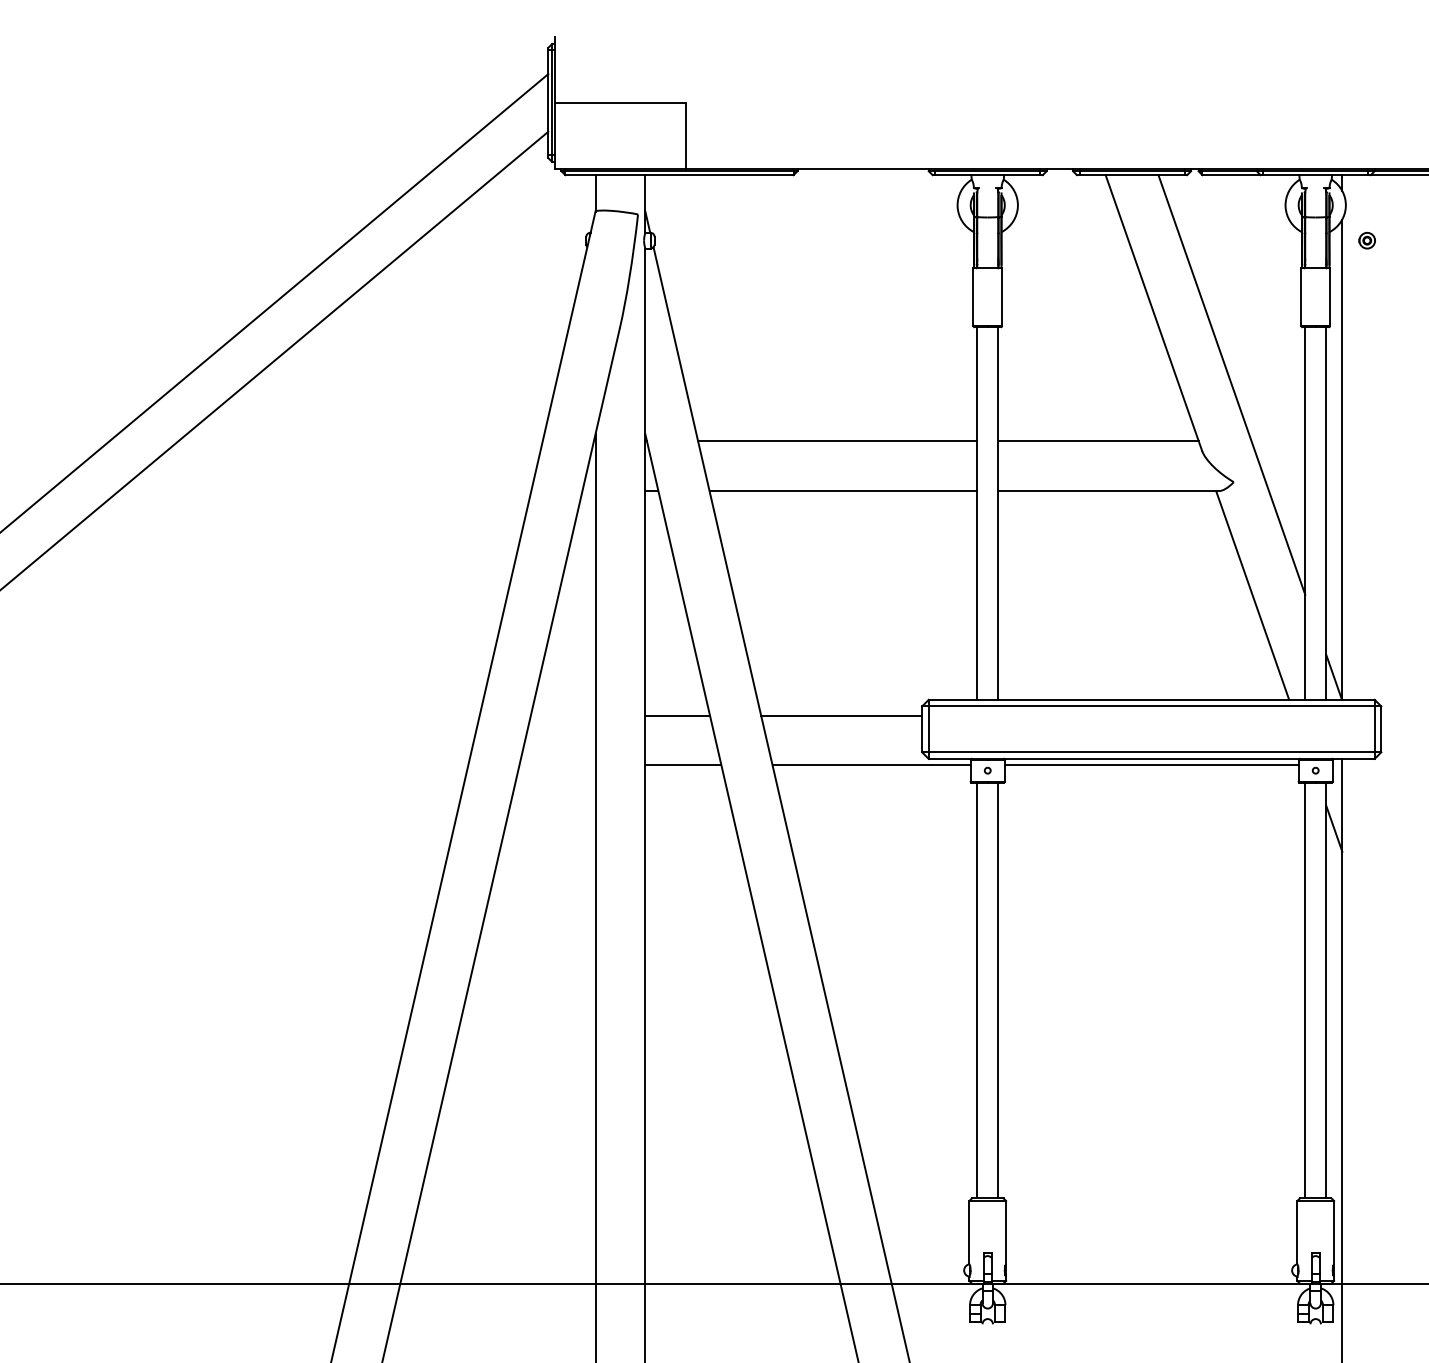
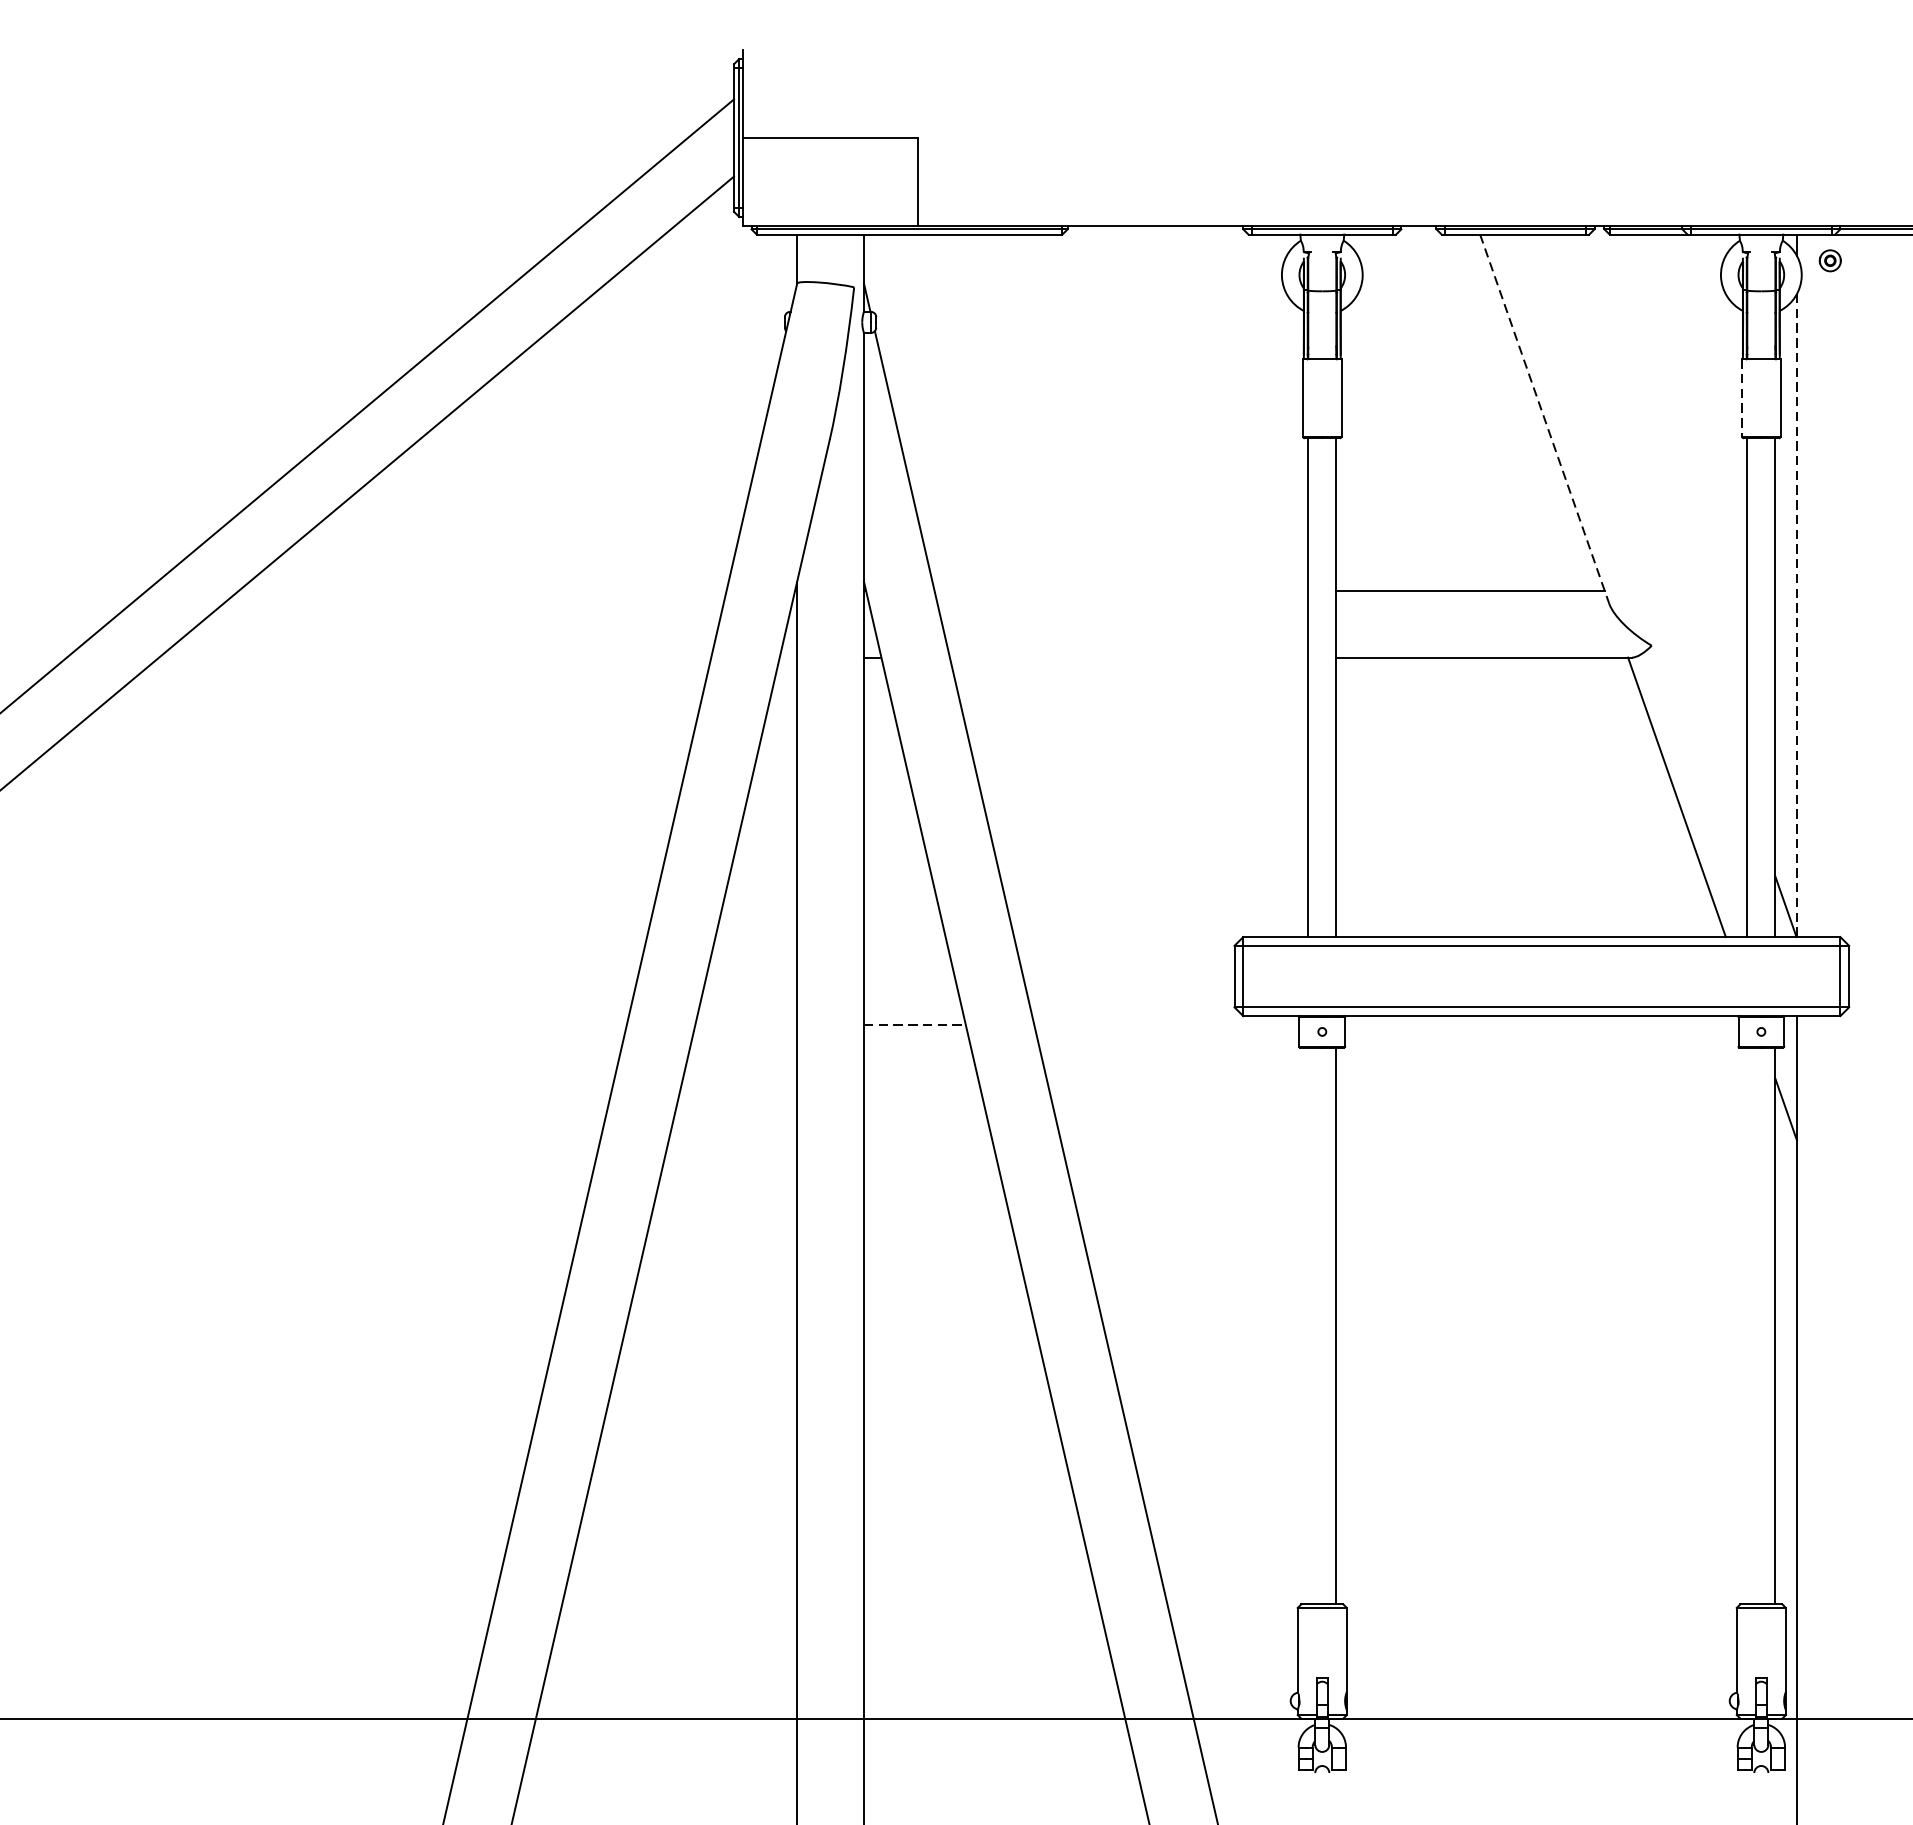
part: (1366, 240) -> (1829, 260), moved
line: (1301, 297) -> (1742, 398), solid -> dashed
line: (1154, 313) -> (1545, 419), solid -> dashed
line: (1231, 384) -> (1648, 514), removed
line: (837, 441) -> (1121, 591), removed
line: (1342, 460) -> (1797, 616), solid -> dashed
line: (843, 491) -> (1129, 658), removed
line: (677, 715) -> (906, 958), removed
line: (841, 715) -> (1126, 958), removed
line: (683, 765) -> (915, 1024), solid -> dashed
line: (871, 765) -> (1166, 1024), removed
line: (1151, 765) -> (1541, 1024), removed
line: (977, 990) -> (1308, 1326), removed
line: (1305, 990) -> (1747, 1326), removed

